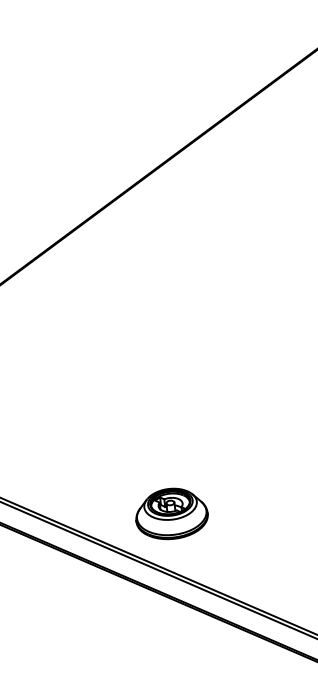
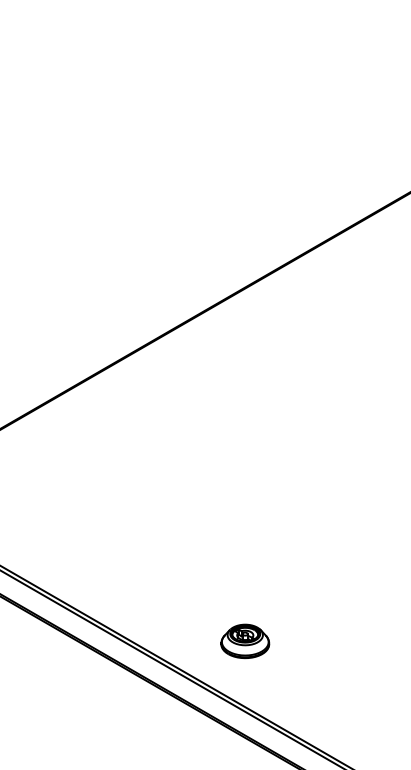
part: (172, 513) -> (245, 641), size x0.62

